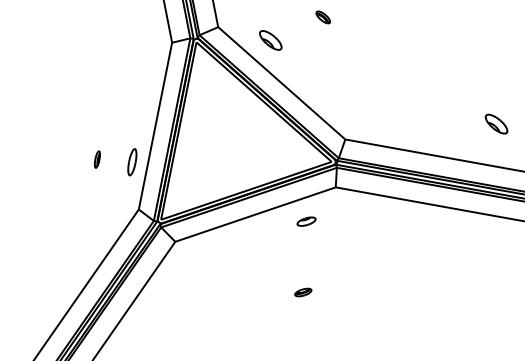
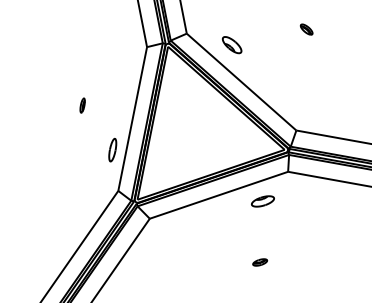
part: (322, 17) -> (306, 29), moved
part: (97, 159) -> (82, 105), moved
part: (306, 221) -> (262, 201), size x1.43

